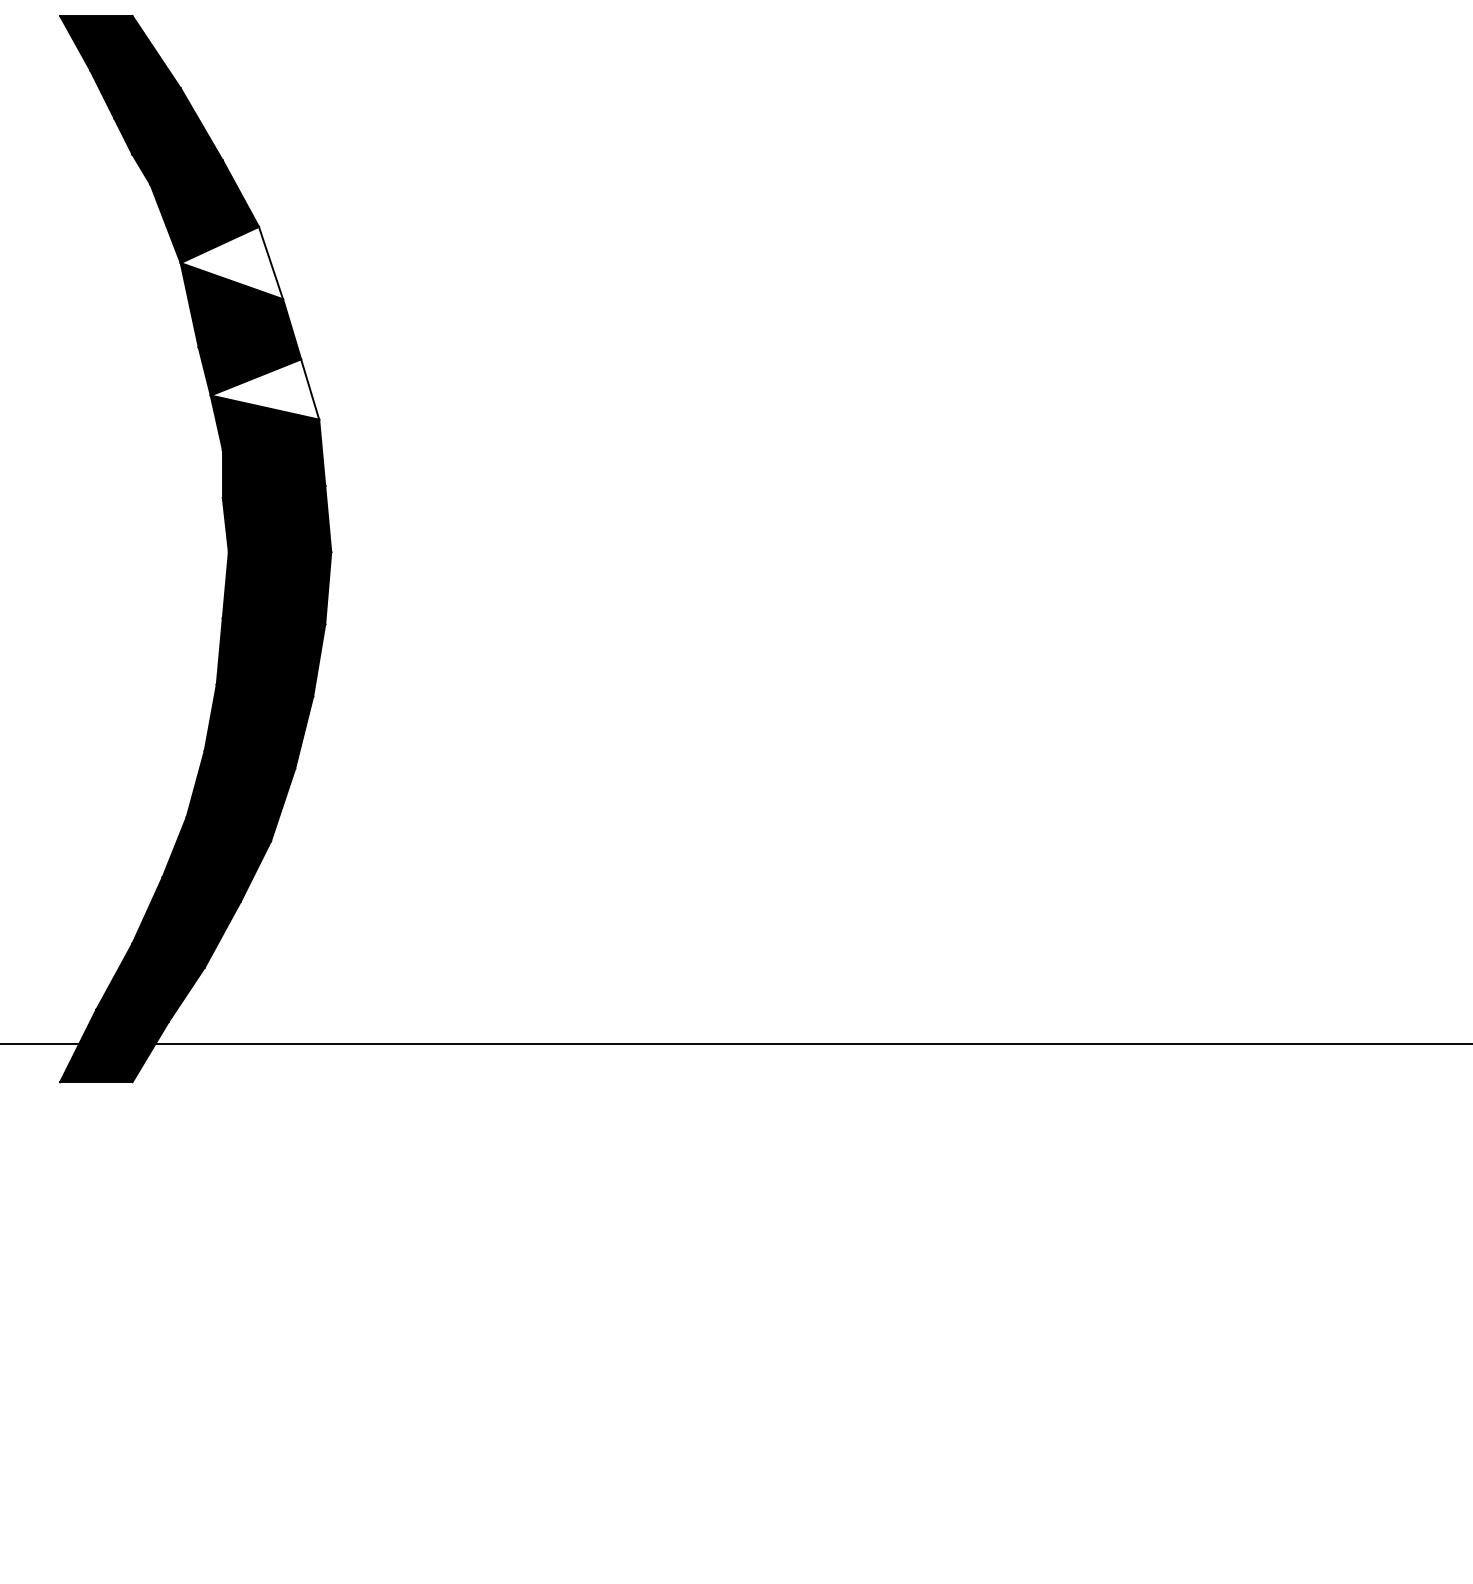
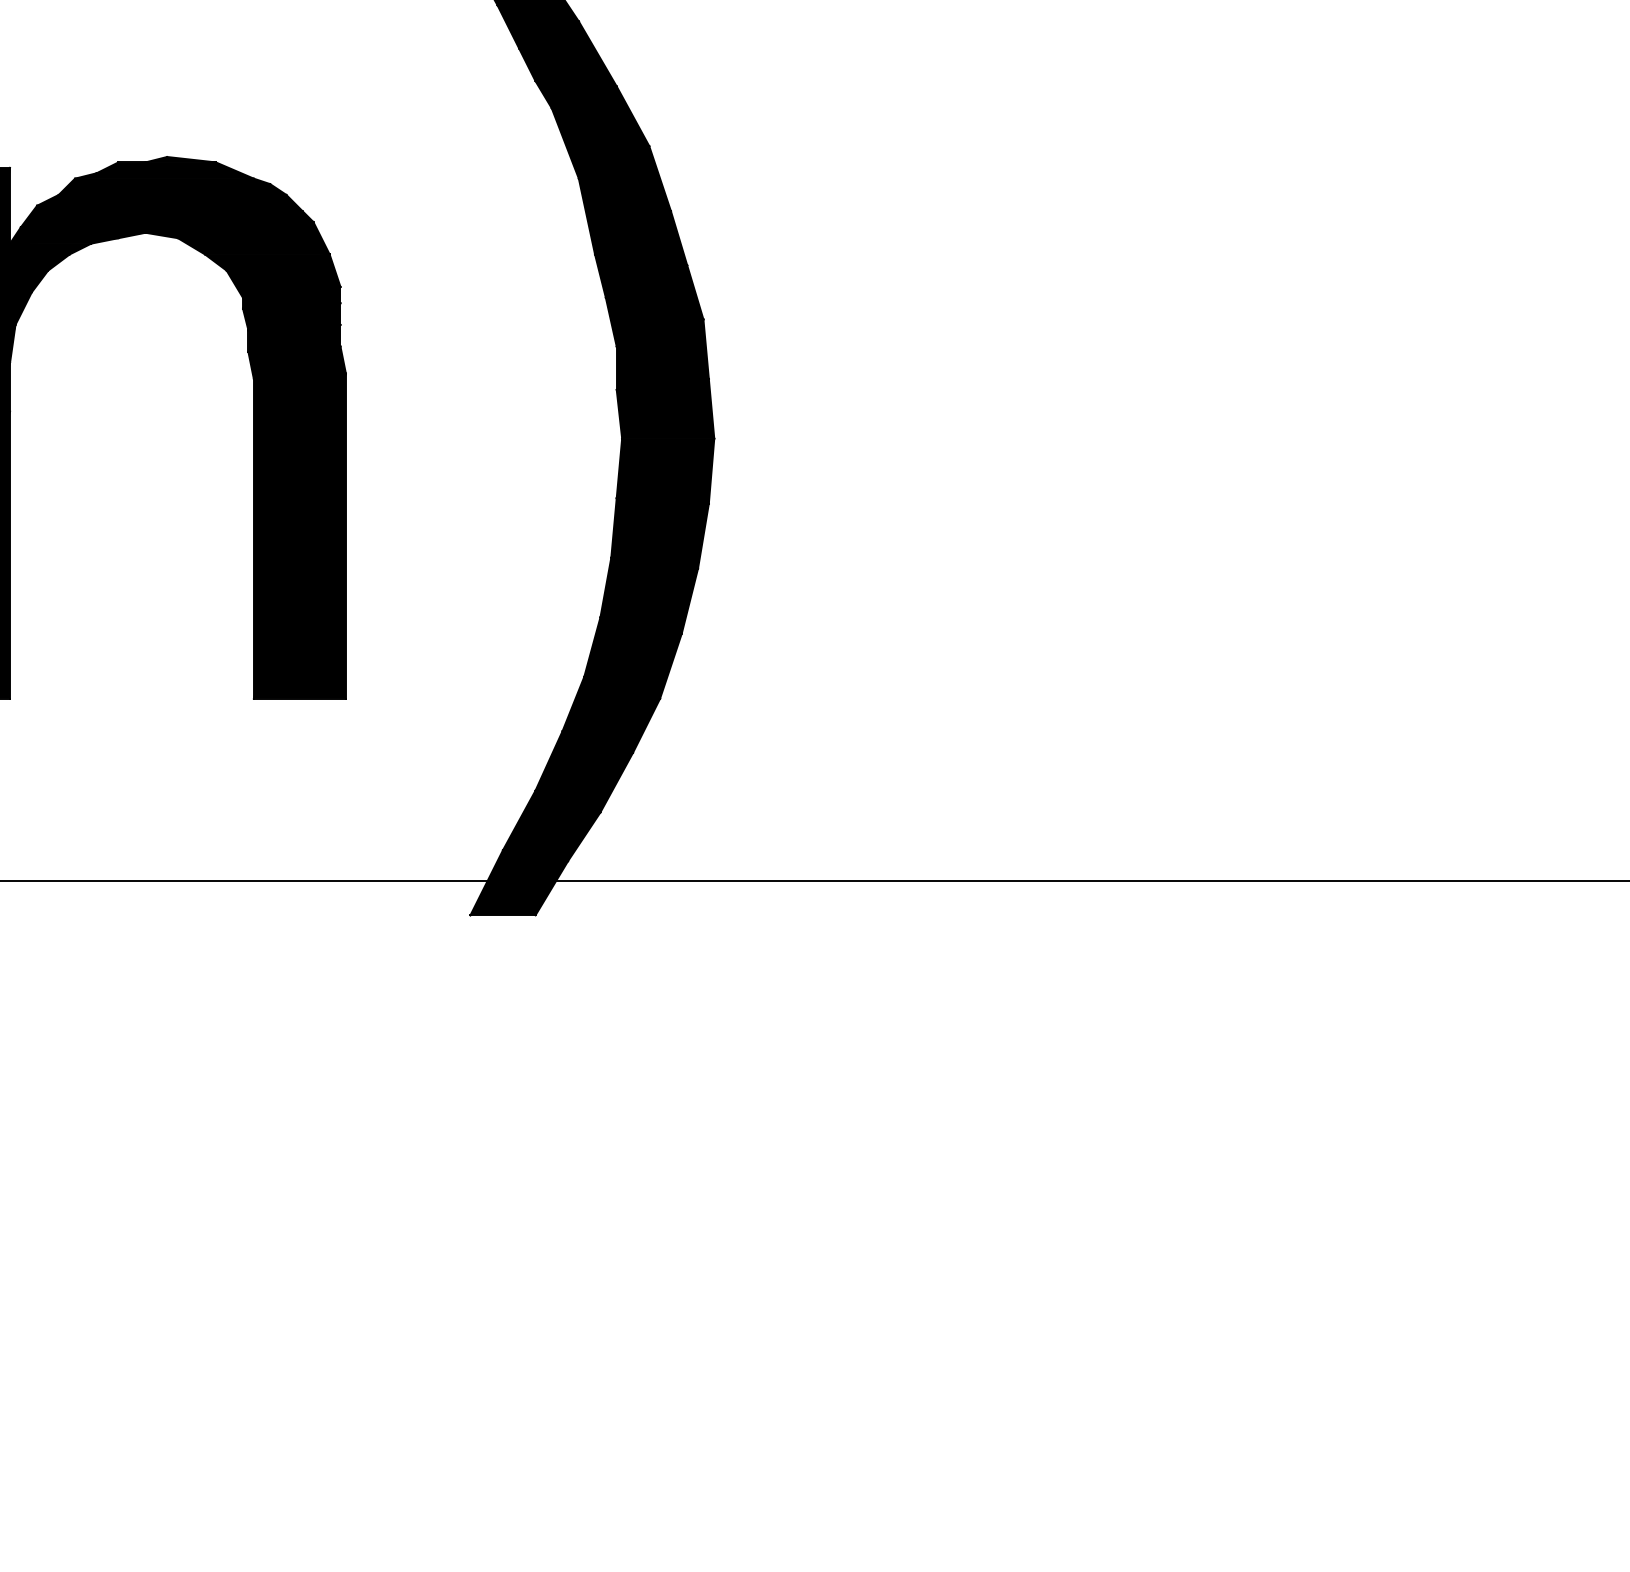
fill: (231, 262) -> (624, 178), added
fill: (264, 389) -> (654, 292), added

